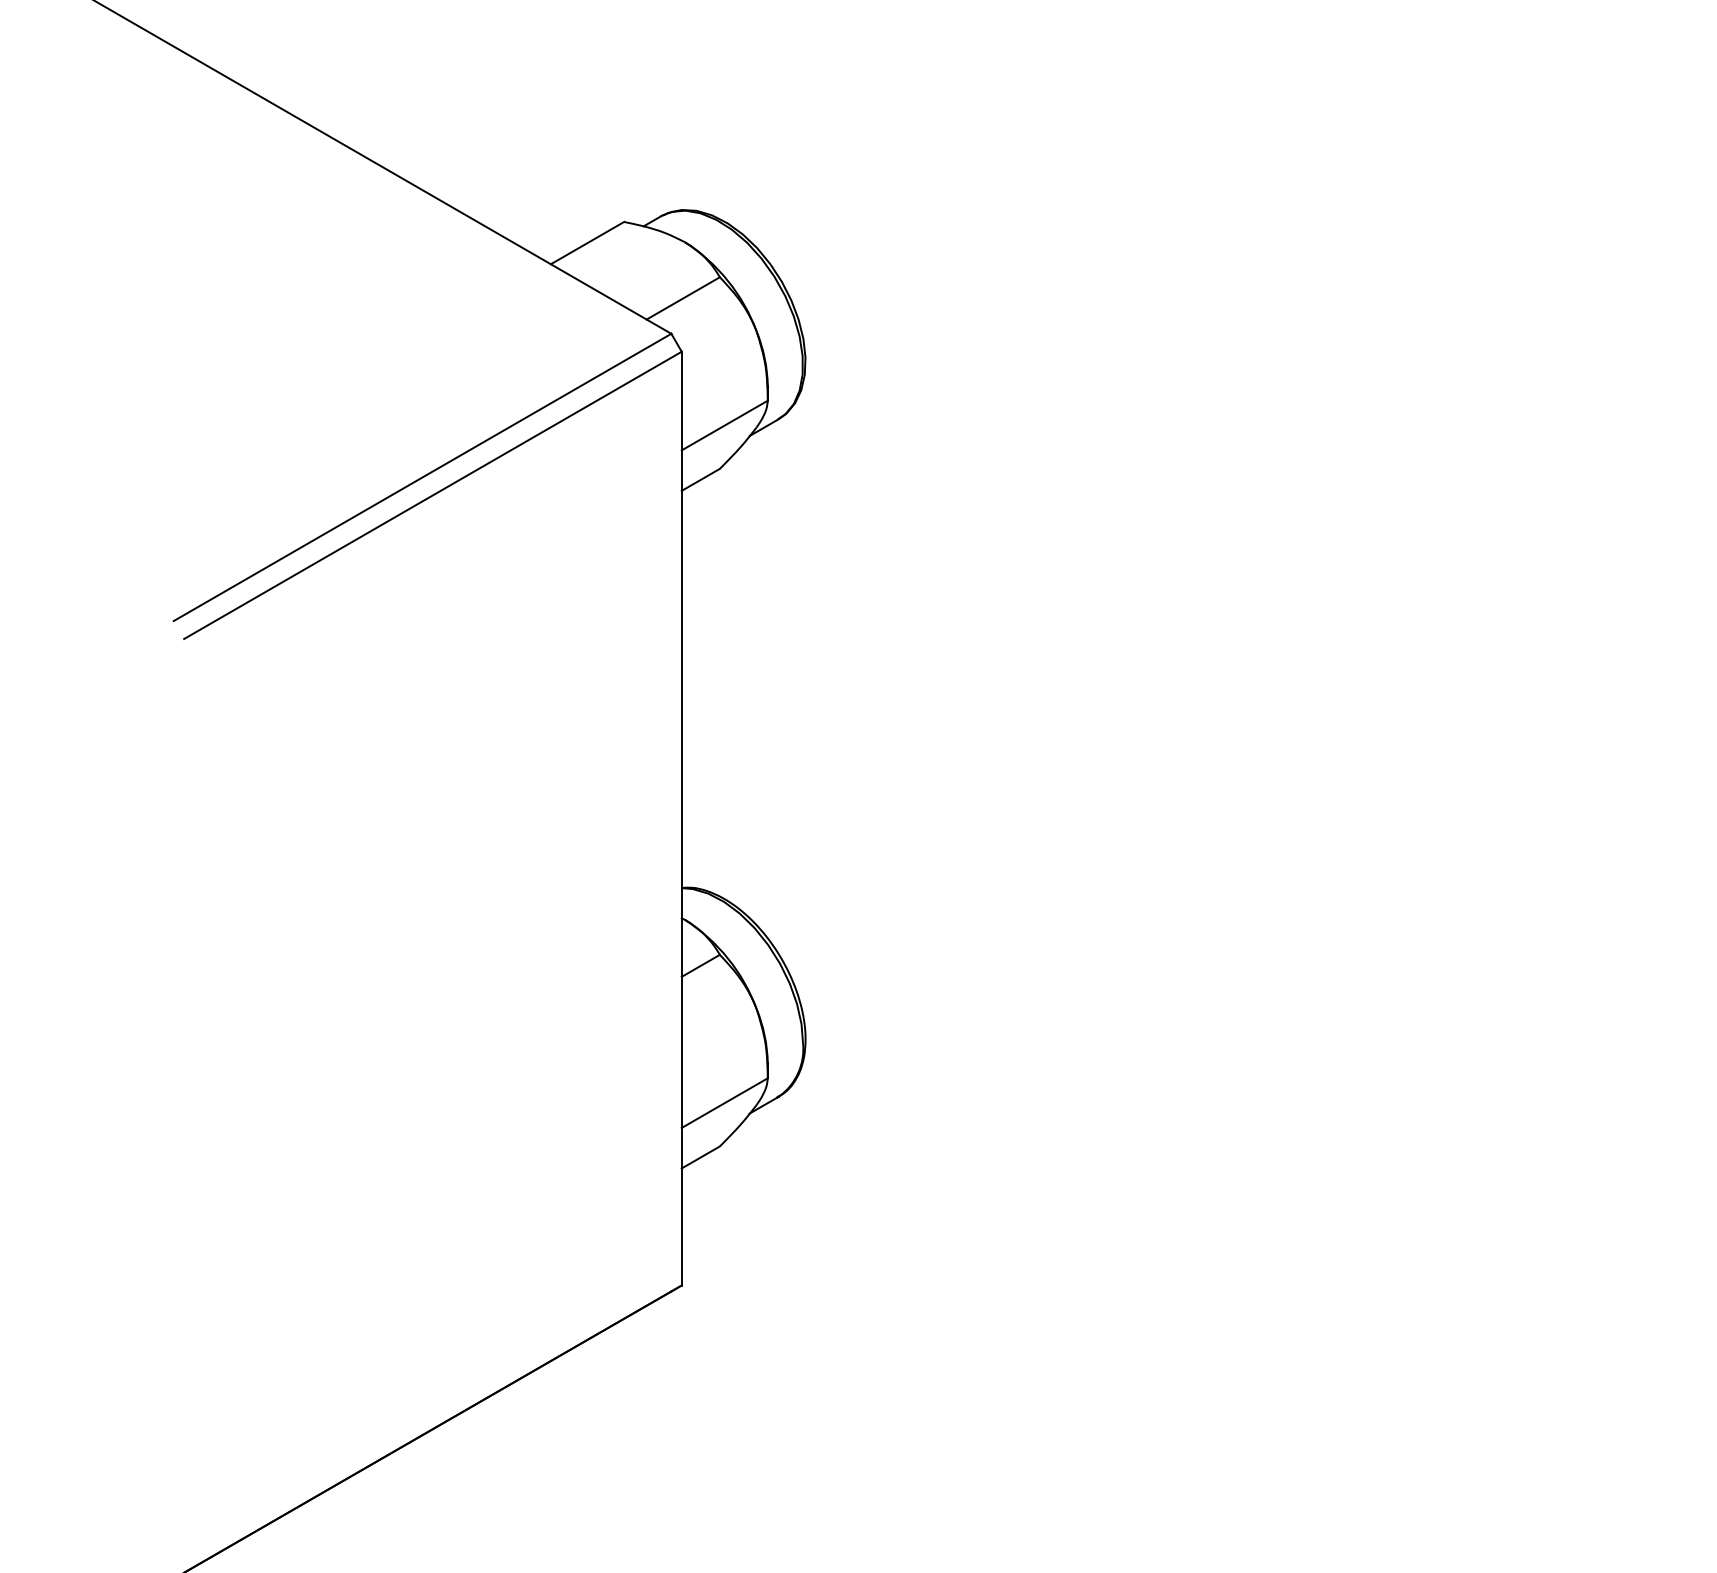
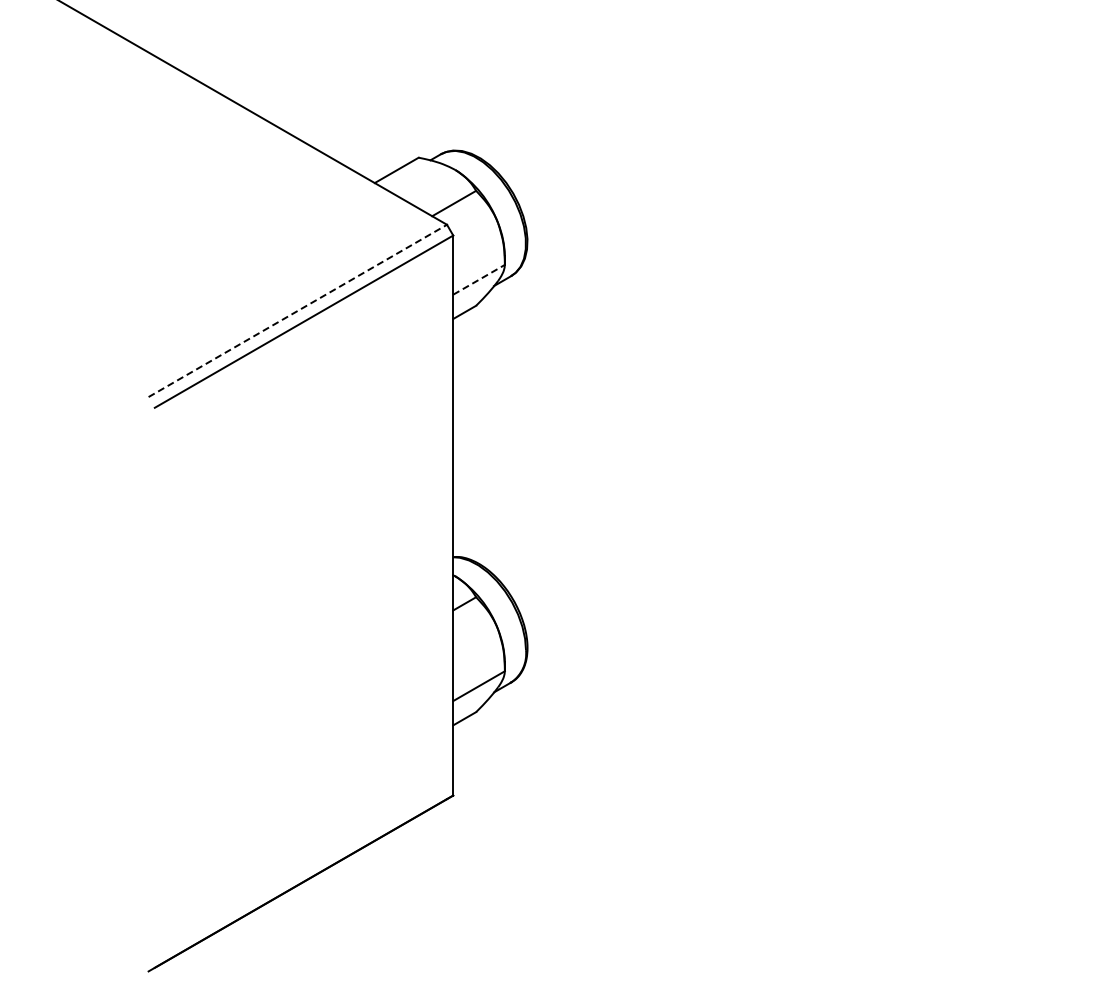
line: (725, 425) -> (479, 279), solid -> dashed
line: (423, 476) -> (298, 310), solid -> dashed

